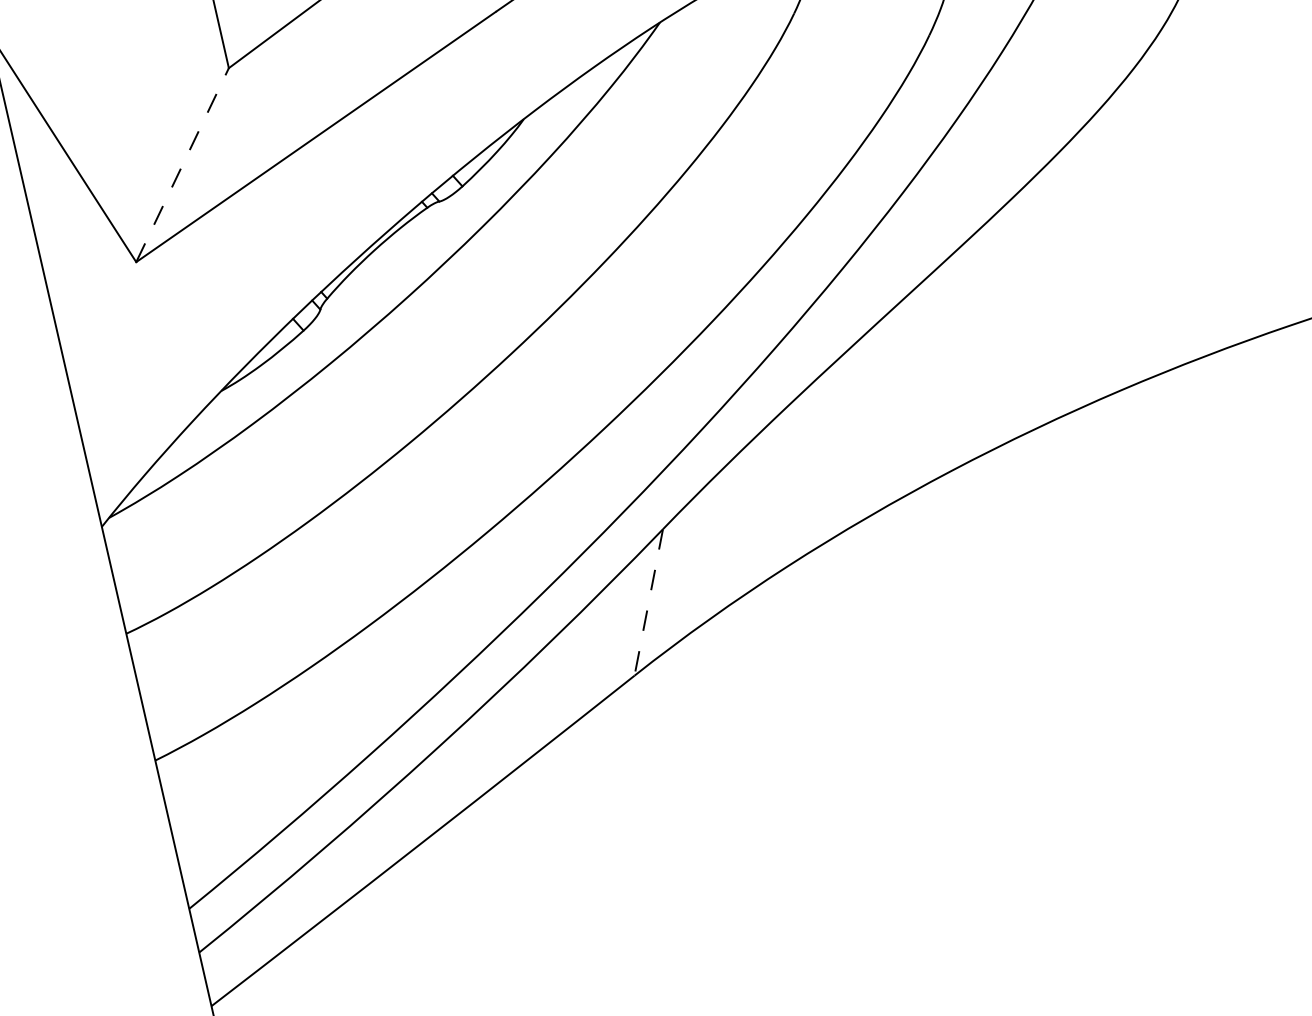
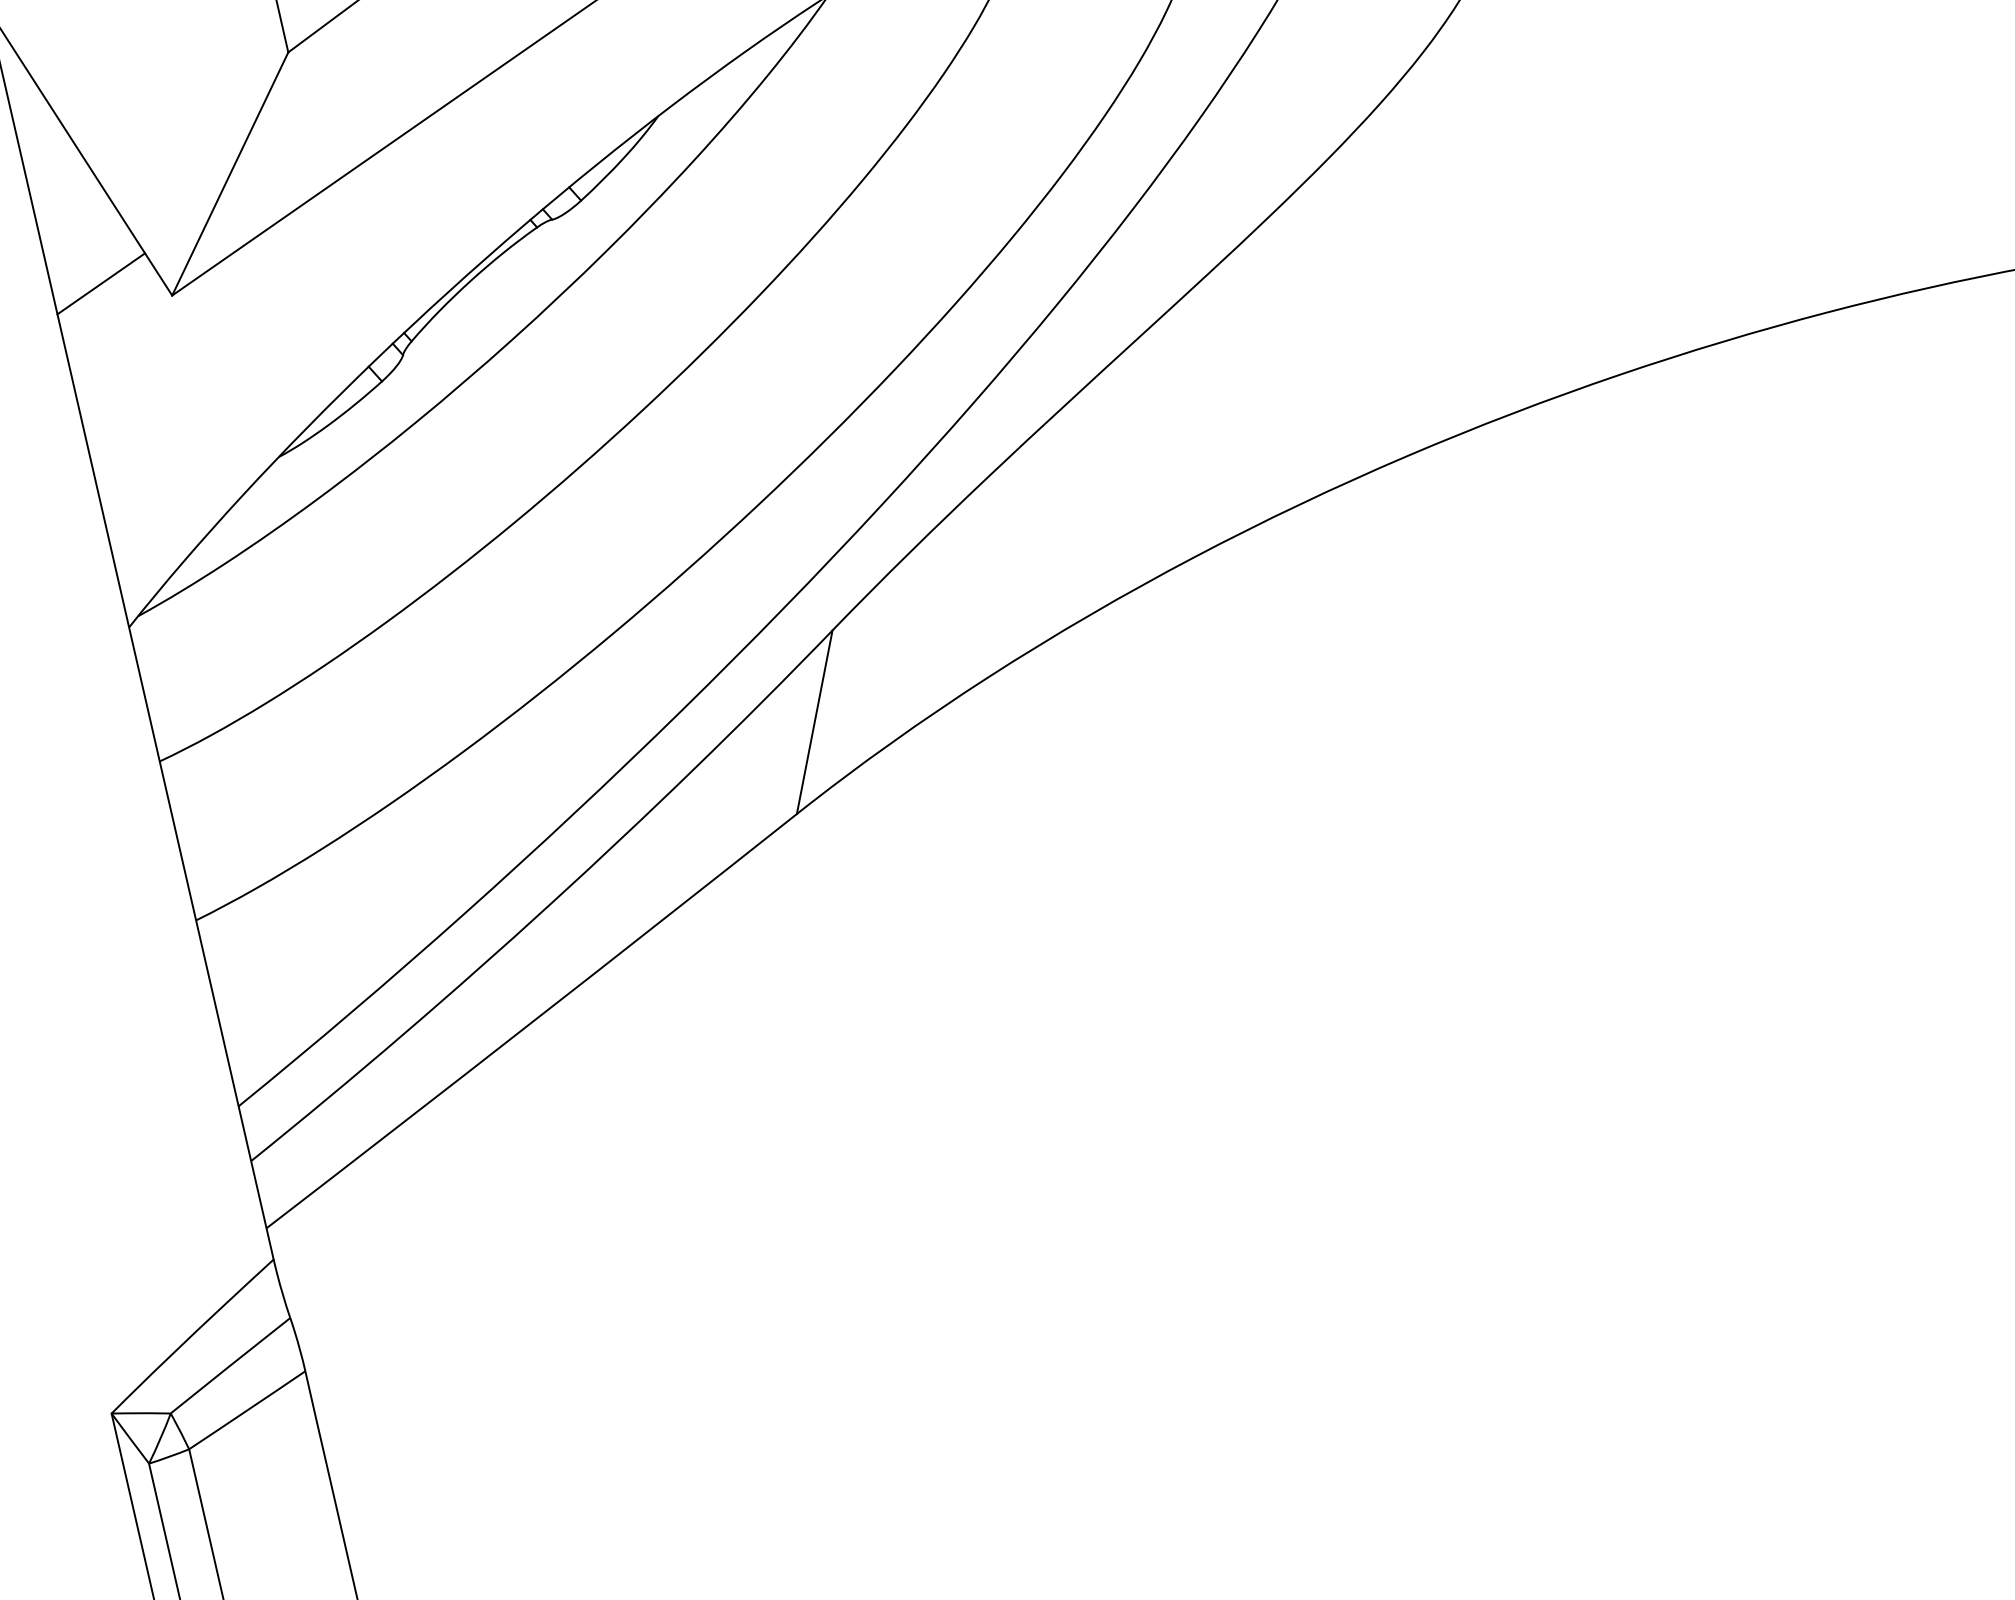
line: (182, 164) -> (230, 173), dashed -> solid
line: (79, 252) -> (101, 283), added
line: (648, 602) -> (814, 722), dashed -> solid

